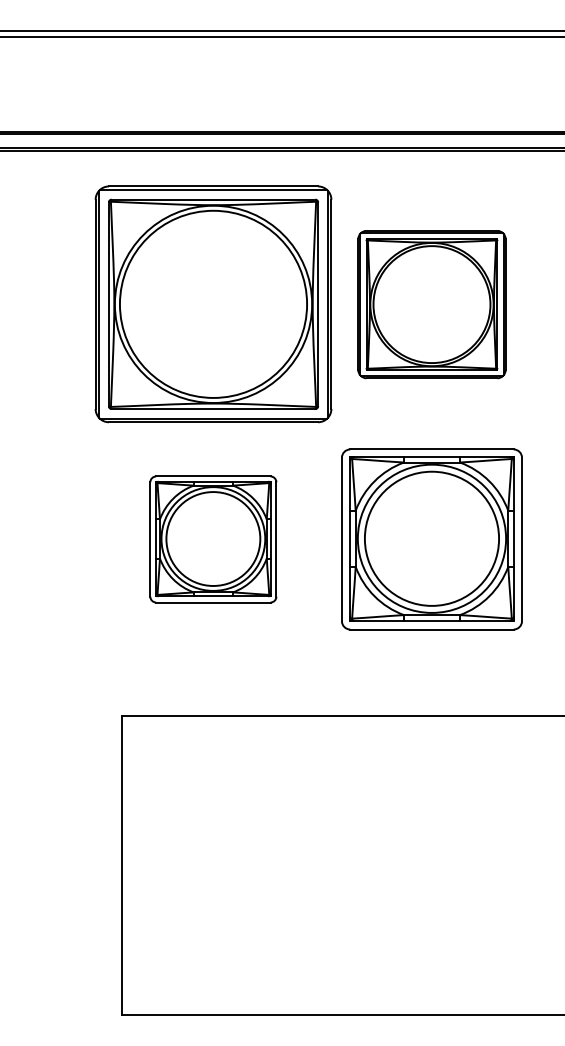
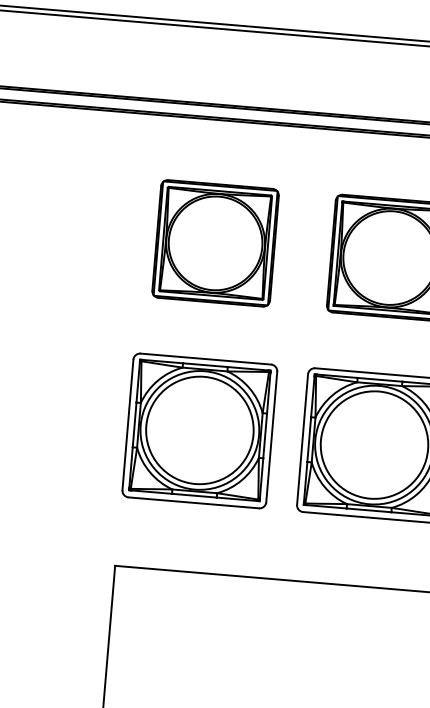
part: (212, 304) -> (214, 243), size x0.62
part: (213, 539) -> (199, 430), size x1.43

